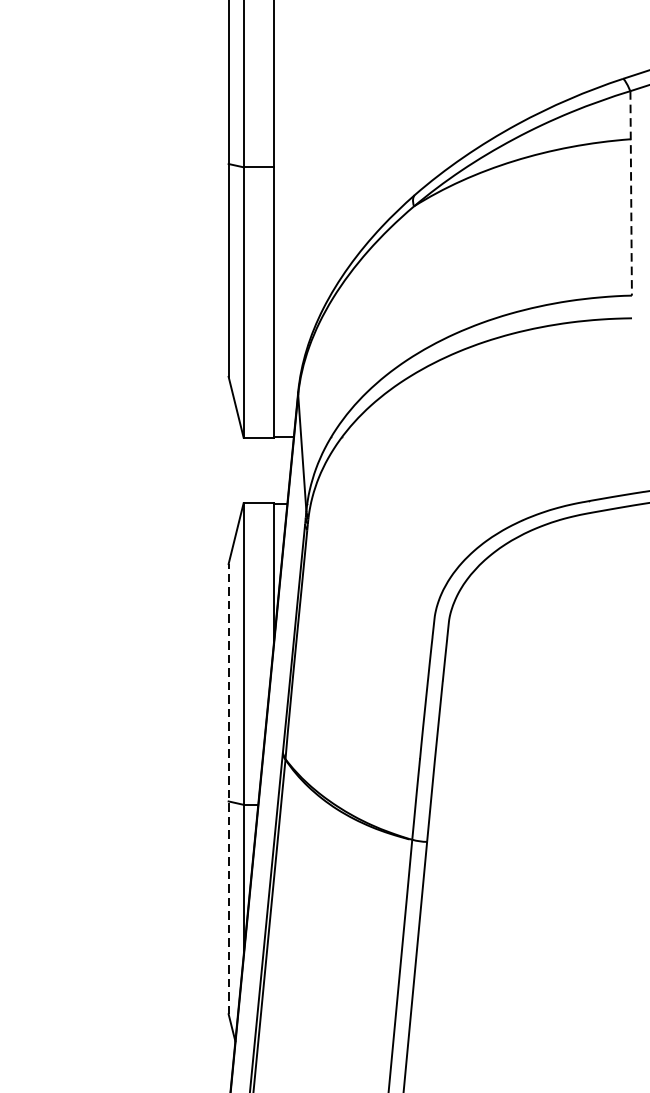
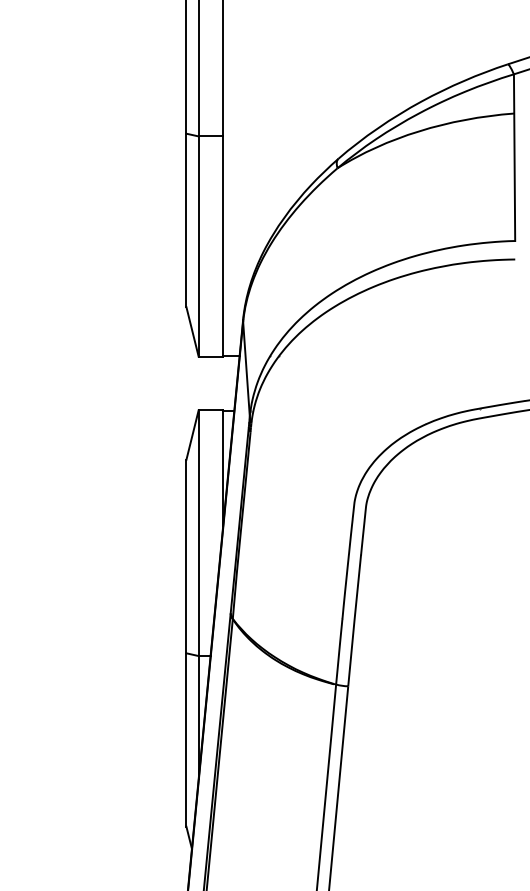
line: (631, 194) -> (514, 158), dashed -> solid
line: (228, 789) -> (186, 643), dashed -> solid

